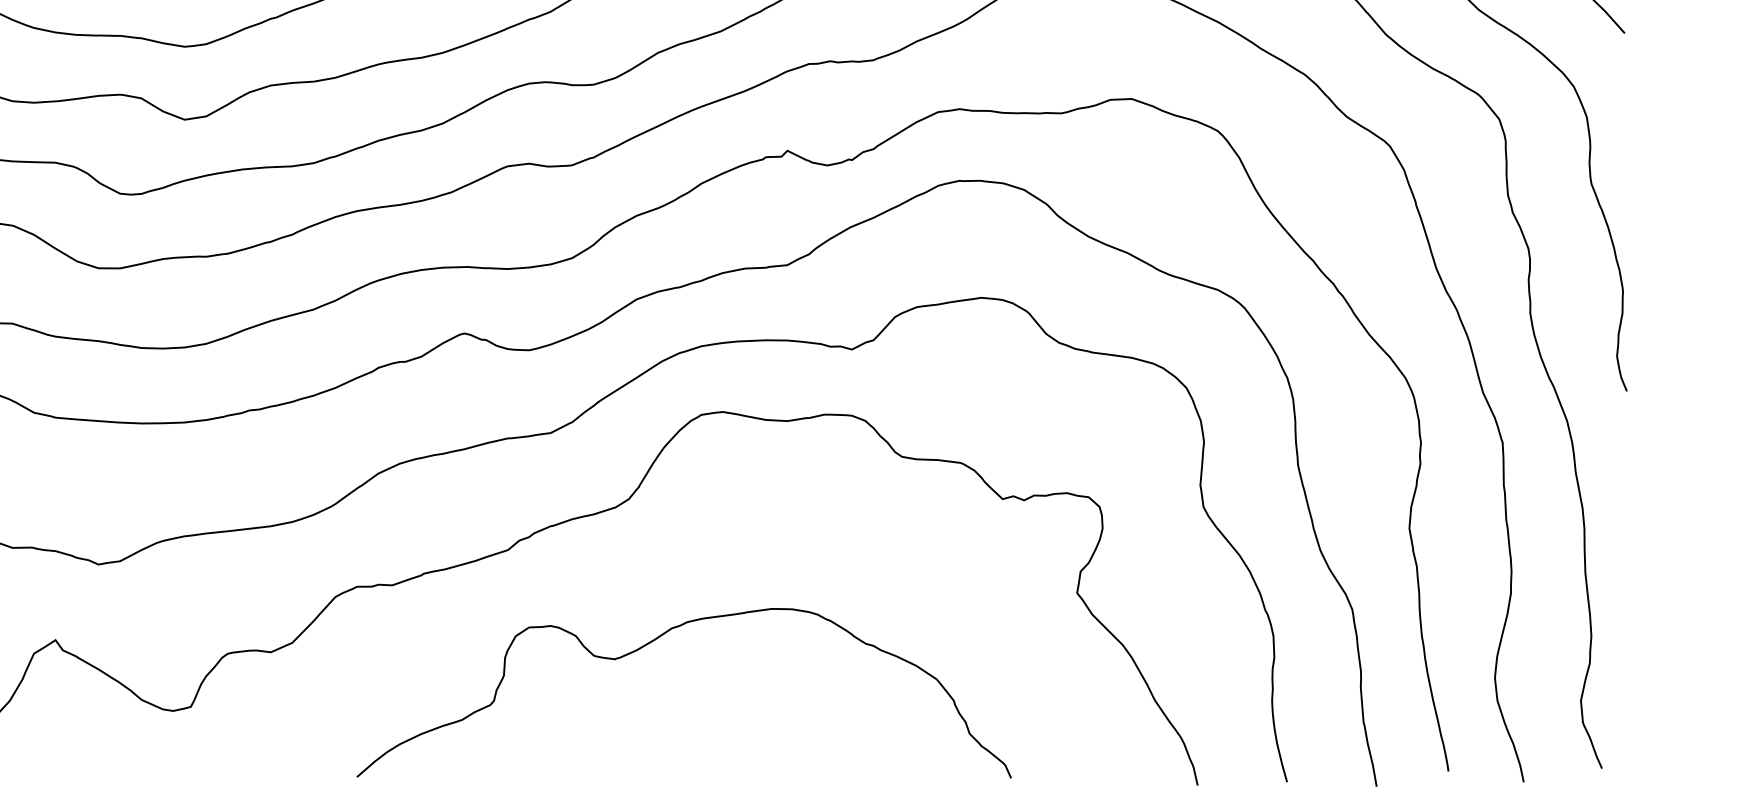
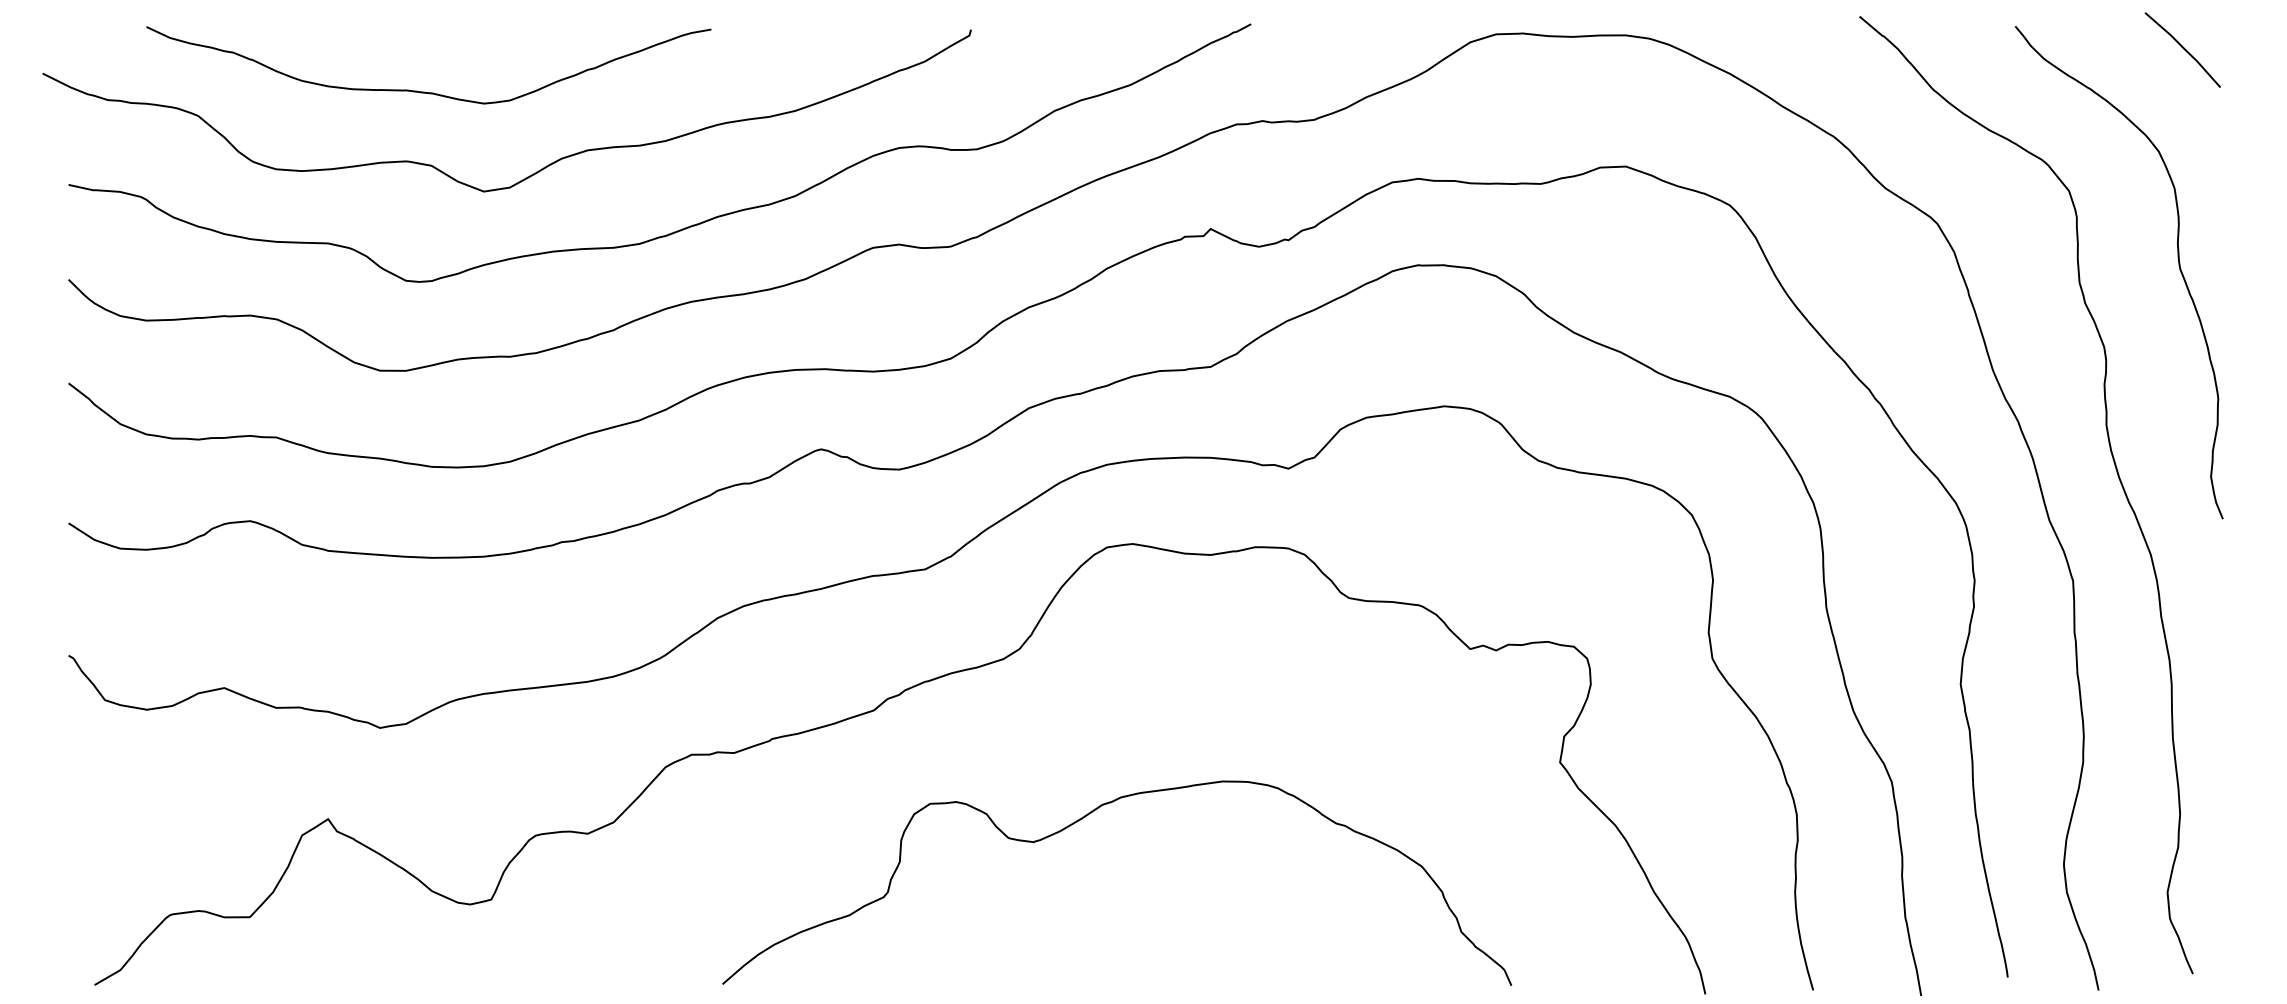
curve: (655, 640) -> (1082, 819), moved

